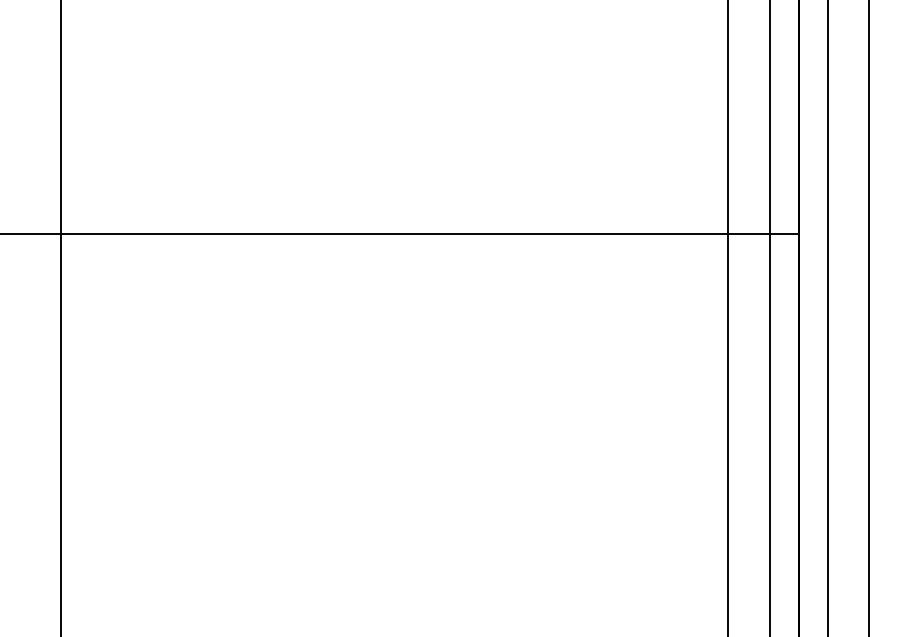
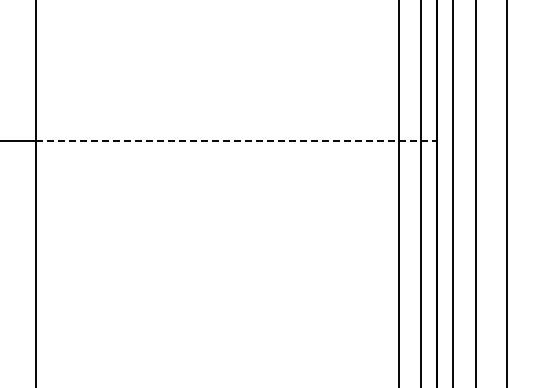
line: (429, 233) -> (236, 140), solid -> dashed

